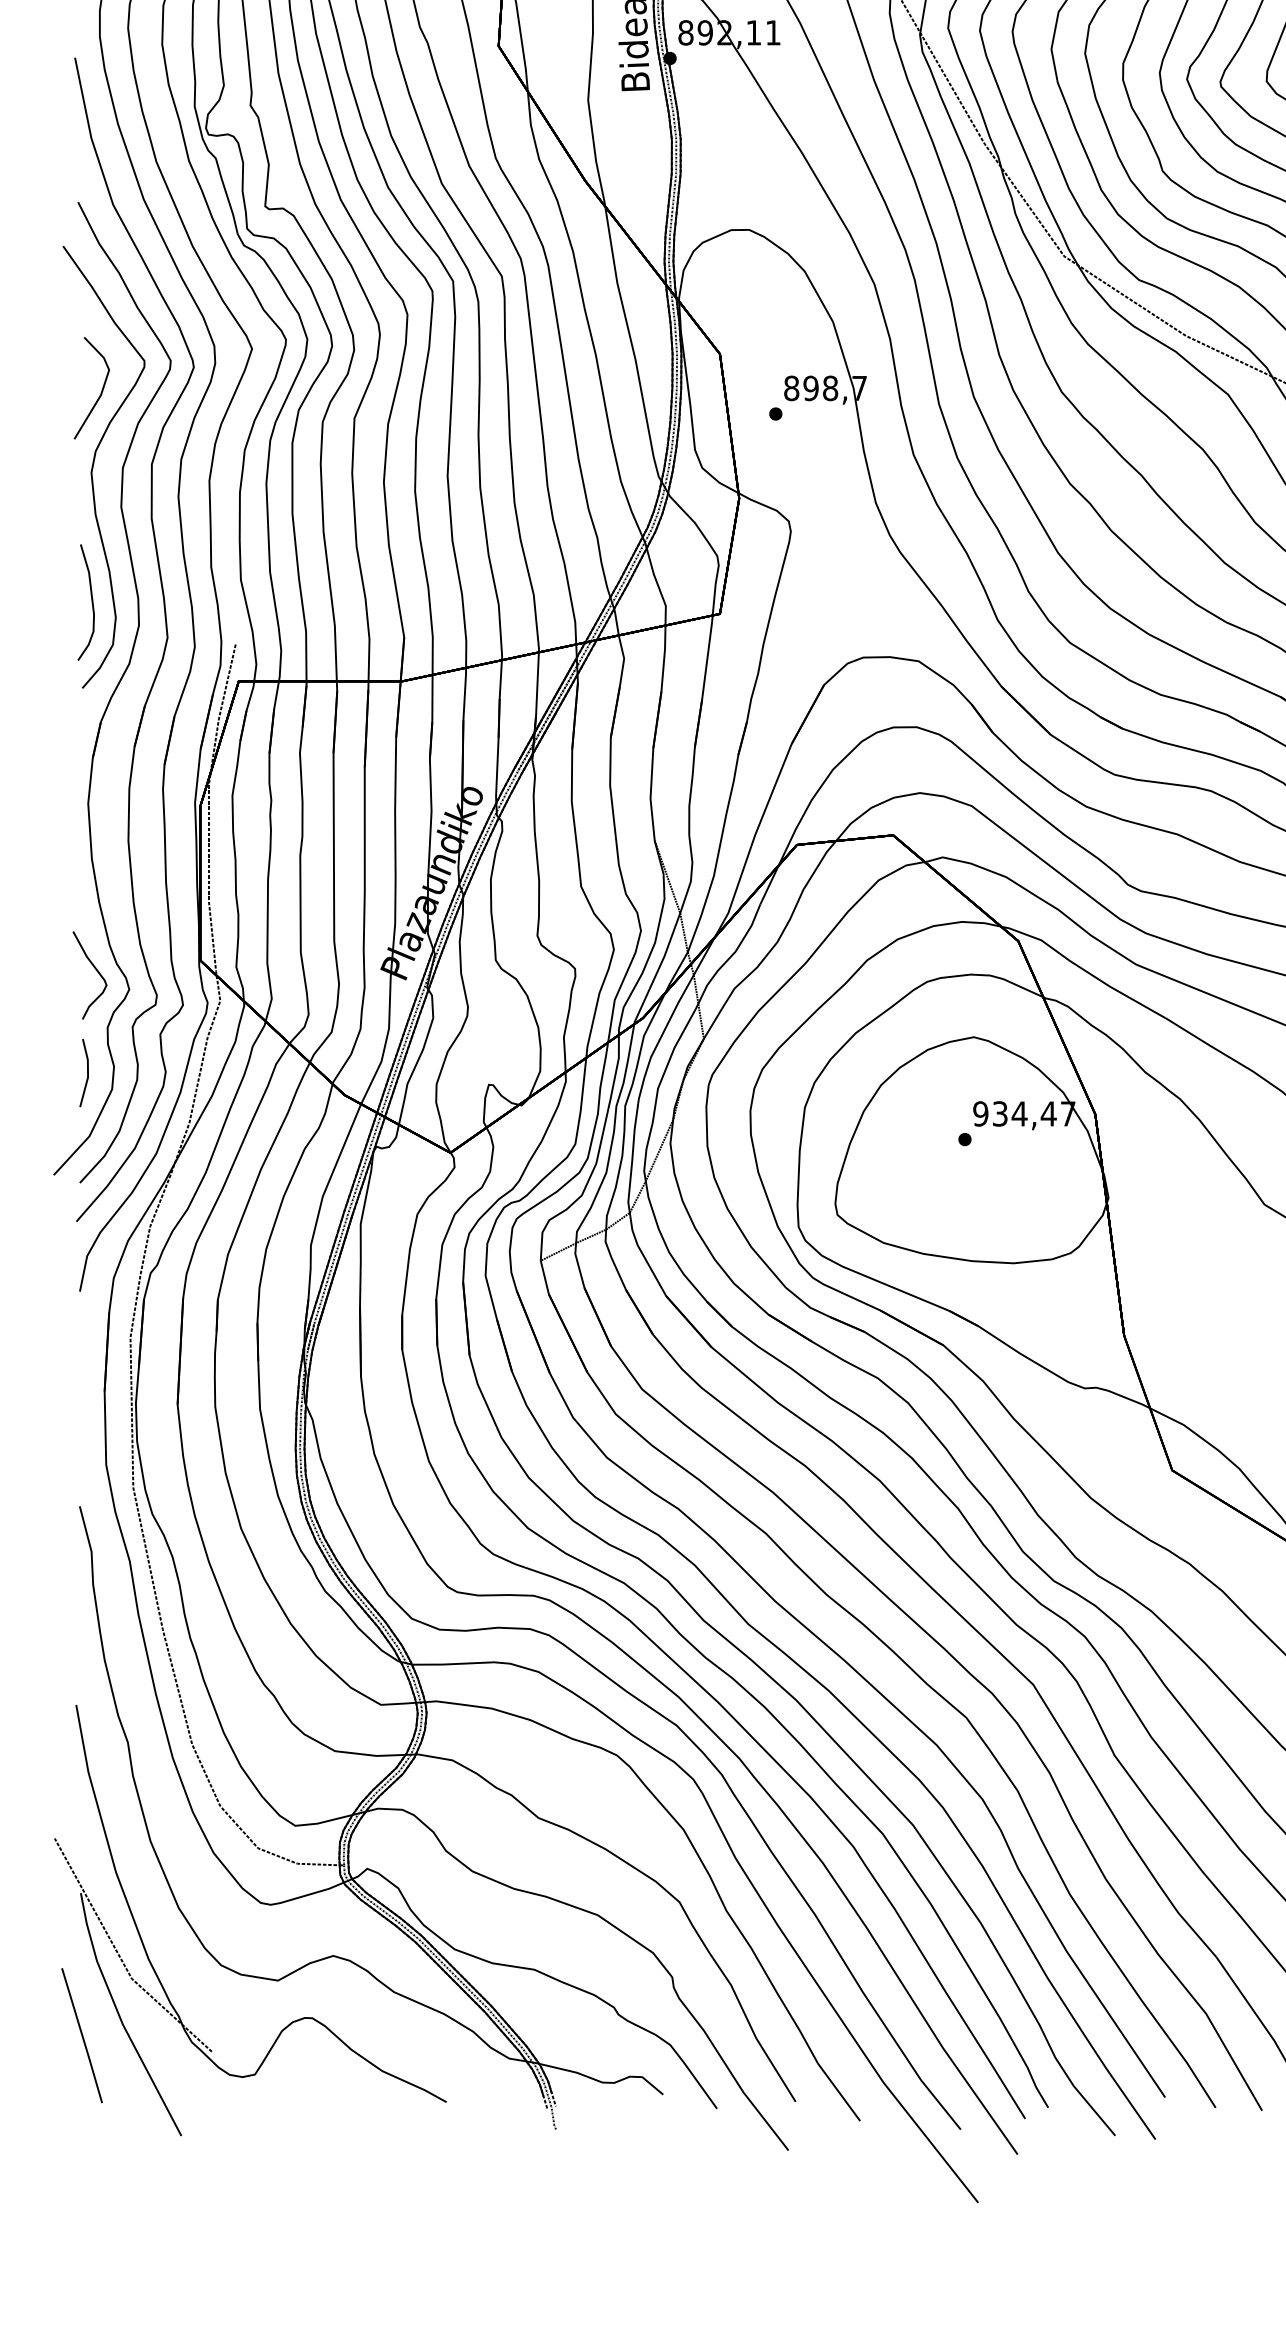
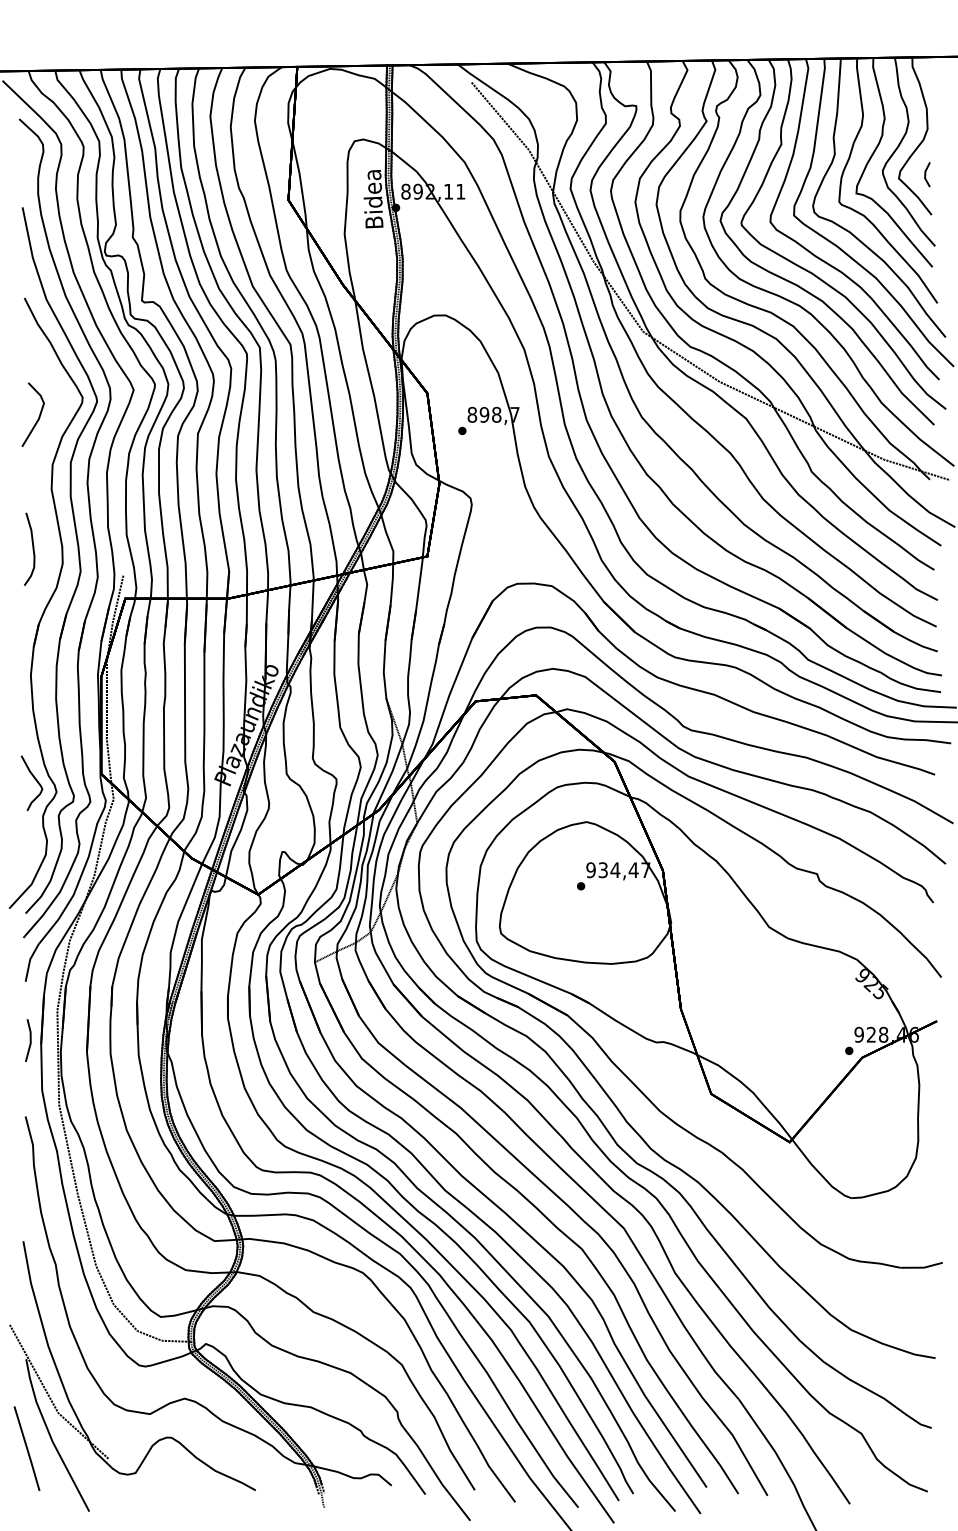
curve: (95, 462) -> (35, 461), removed
line: (86, 1072) -> (29, 1040), moved

